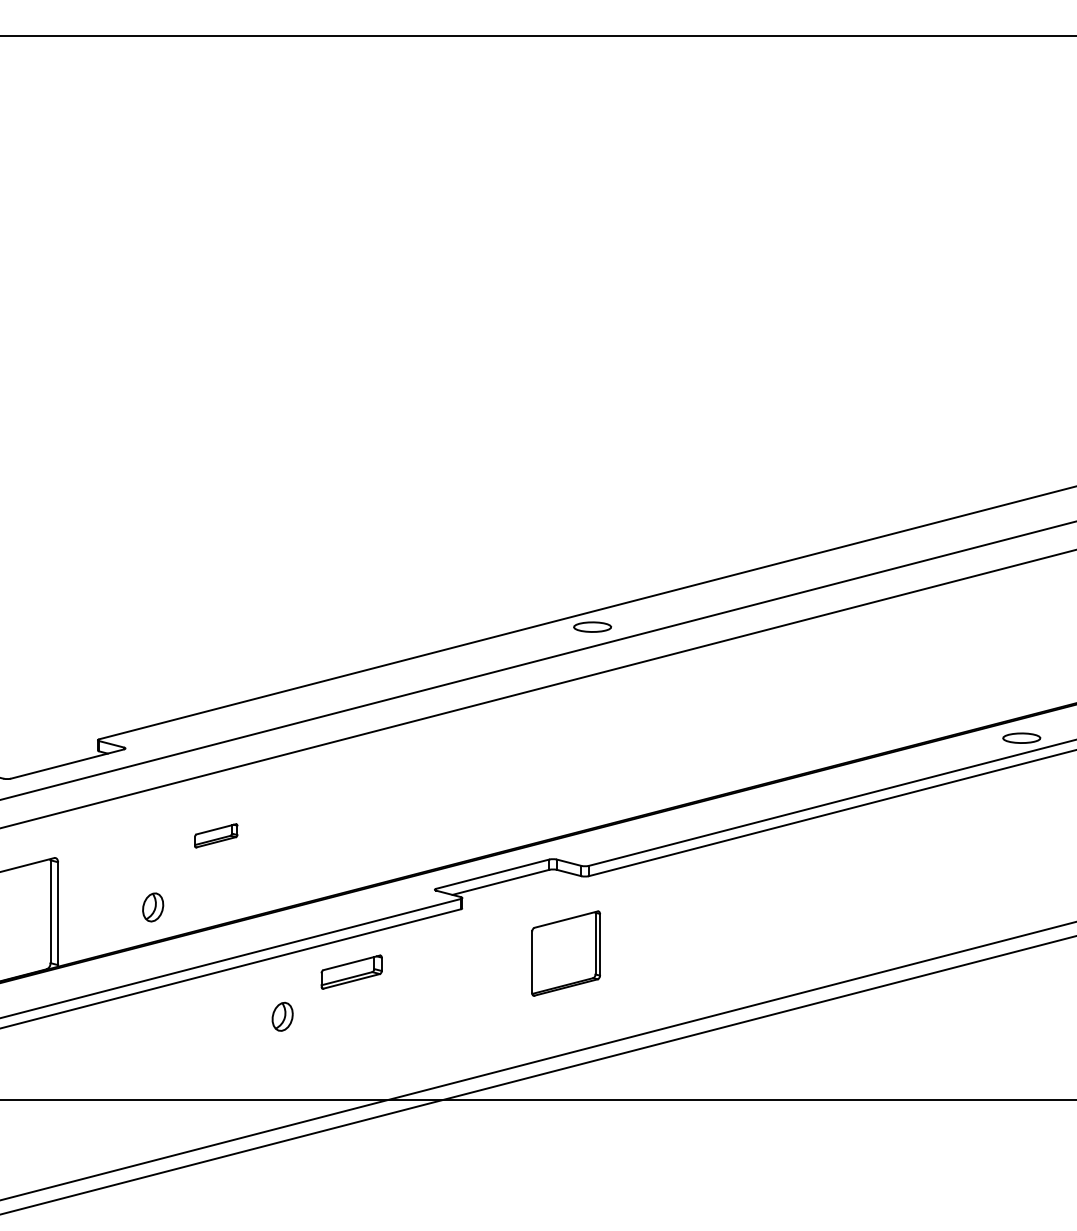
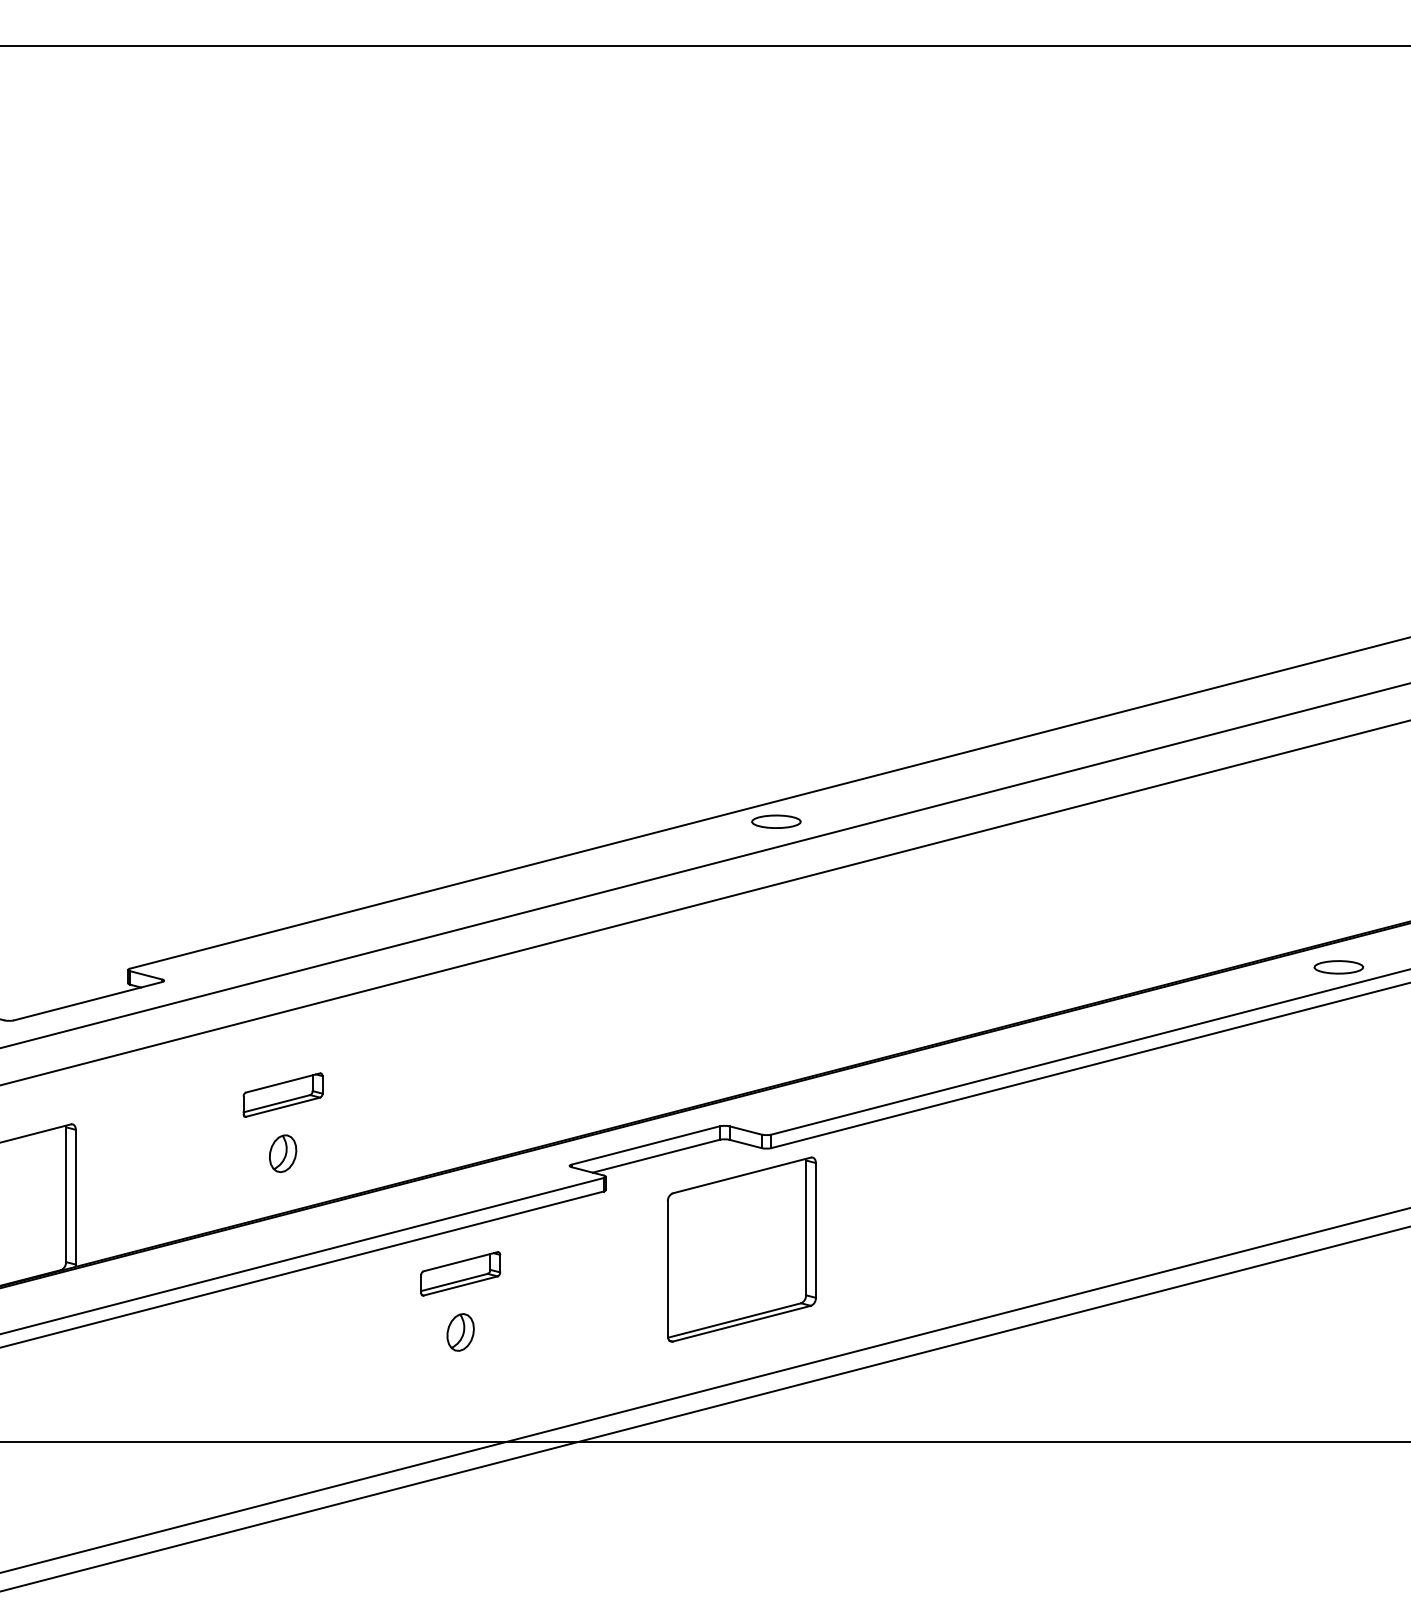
part: (216, 835) -> (283, 1094), size x1.43
part: (153, 907) -> (283, 1153), moved
part: (565, 953) -> (740, 1249), size x1.67
part: (282, 1016) -> (460, 1332), moved

